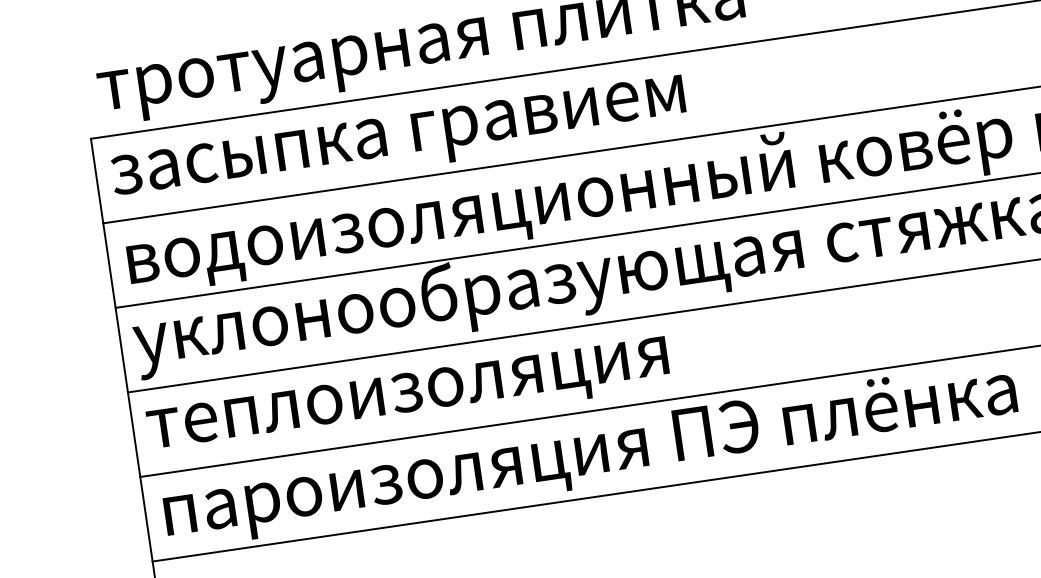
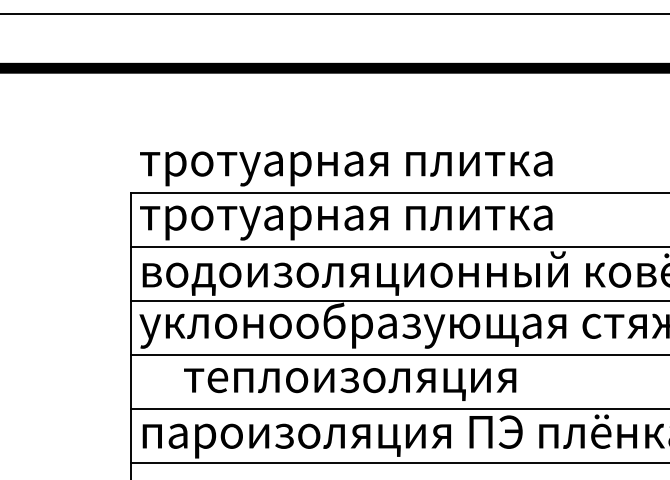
text: (434, 136) -> (346, 222), засыпка гравием -> тротуарная плитка
text: (409, 398) -> (350, 384), moved

